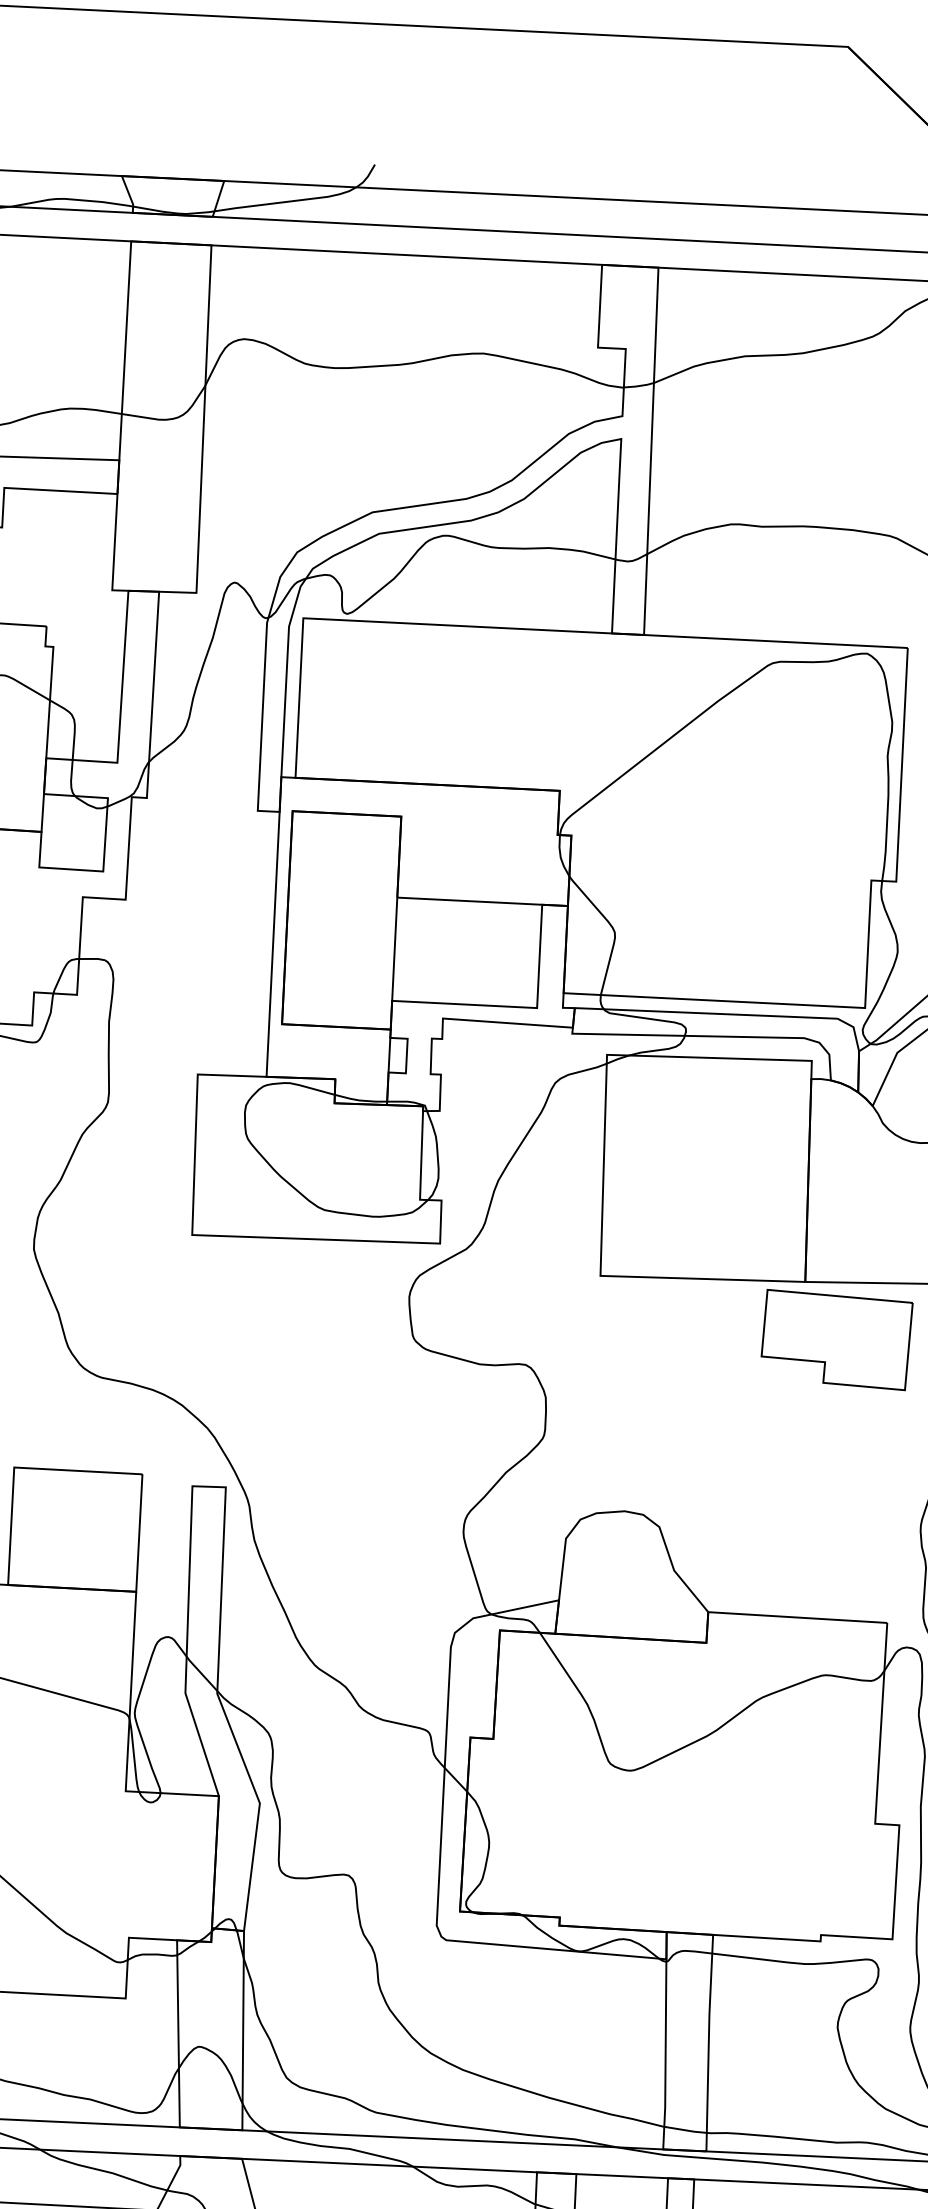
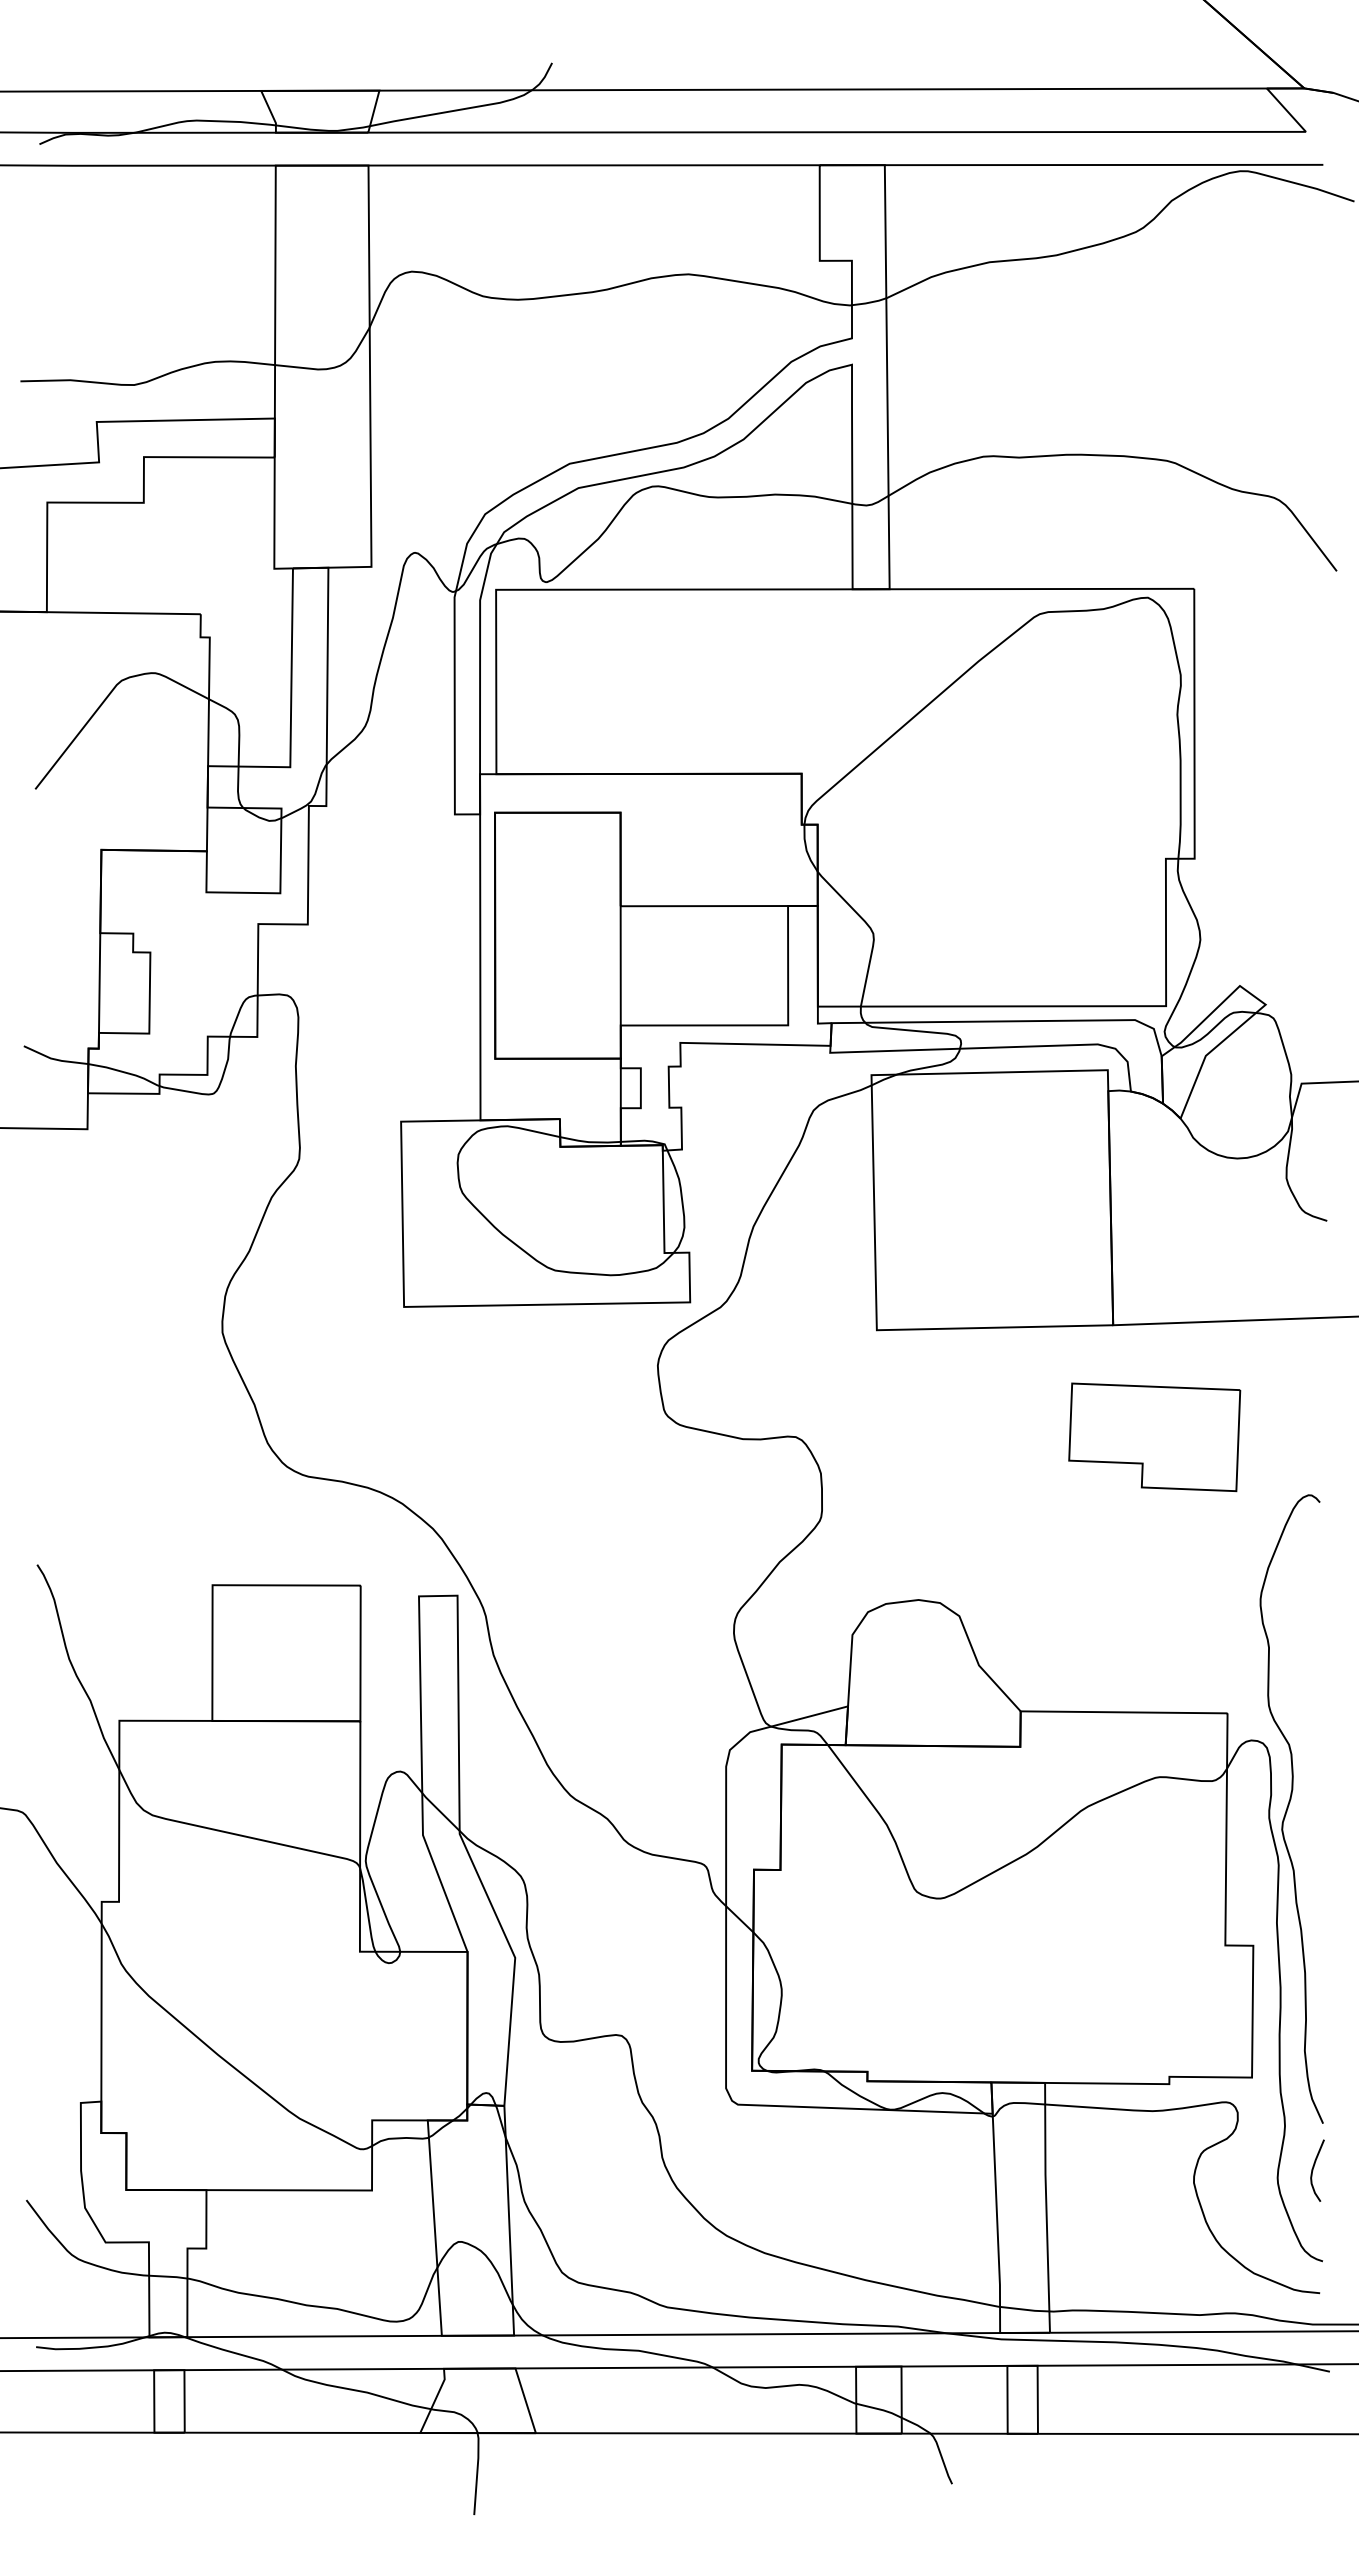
part: (836, 1340) -> (1154, 1437), moved

